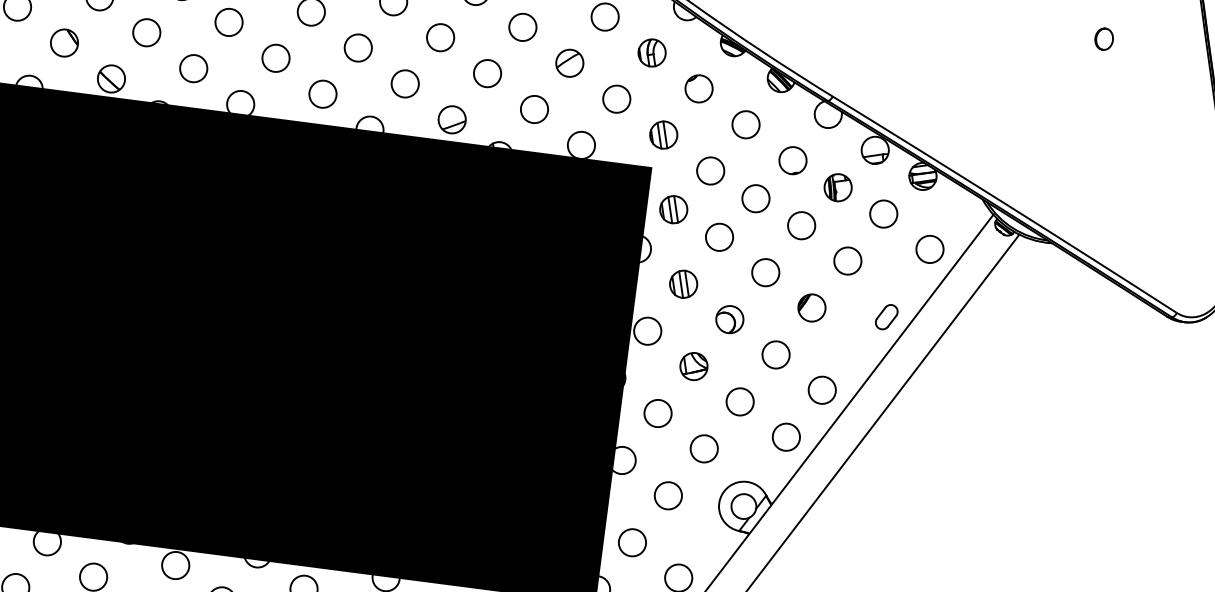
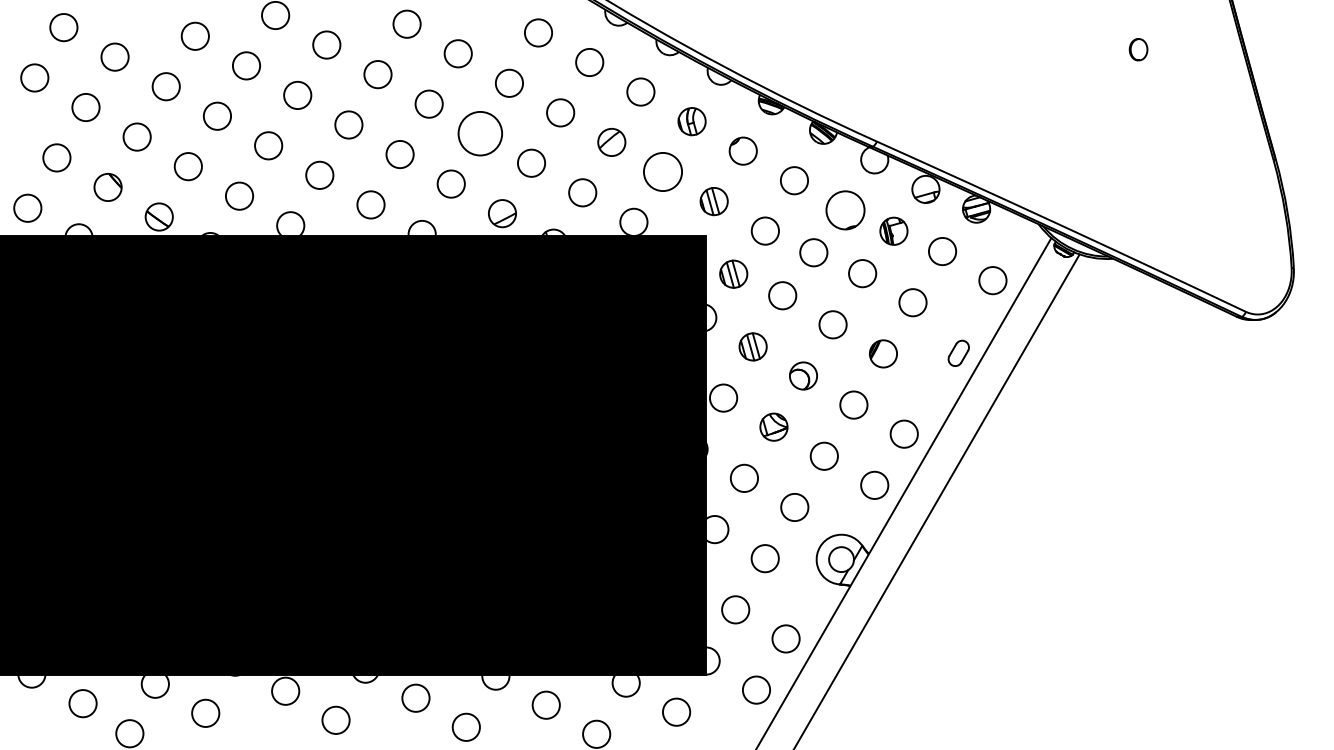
circle: (439, 37) -> (479, 133), size x1.6
circle: (616, 98) -> (662, 171), size x1.4
circle: (792, 159) -> (845, 209), size x1.4

